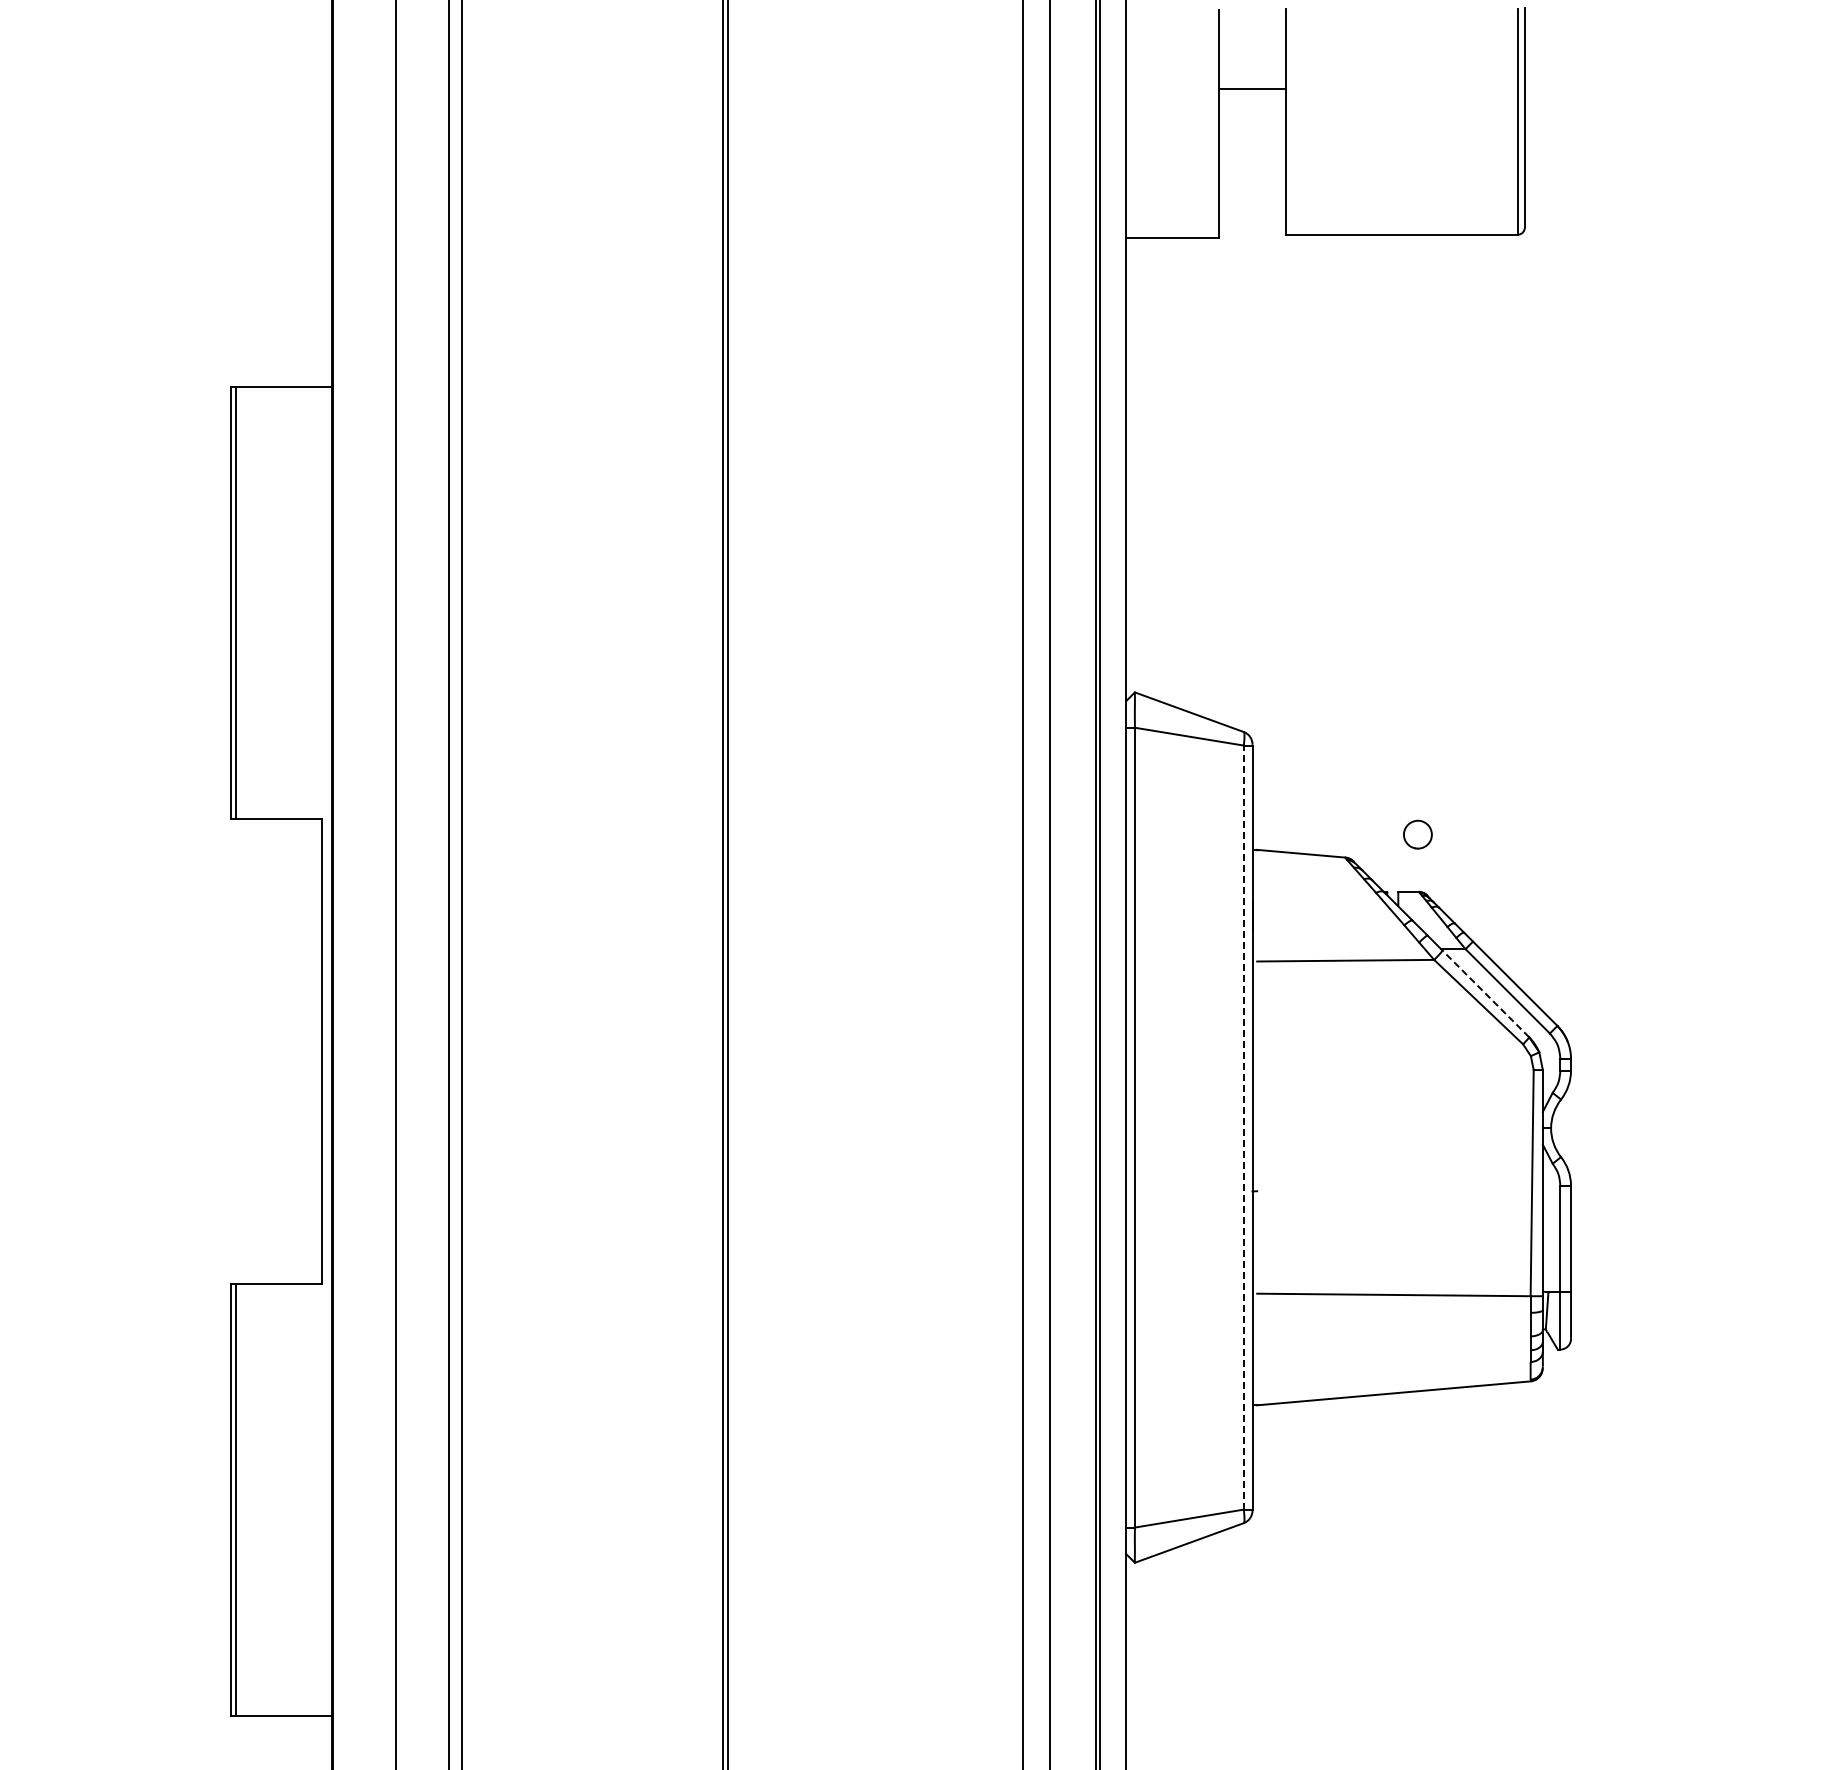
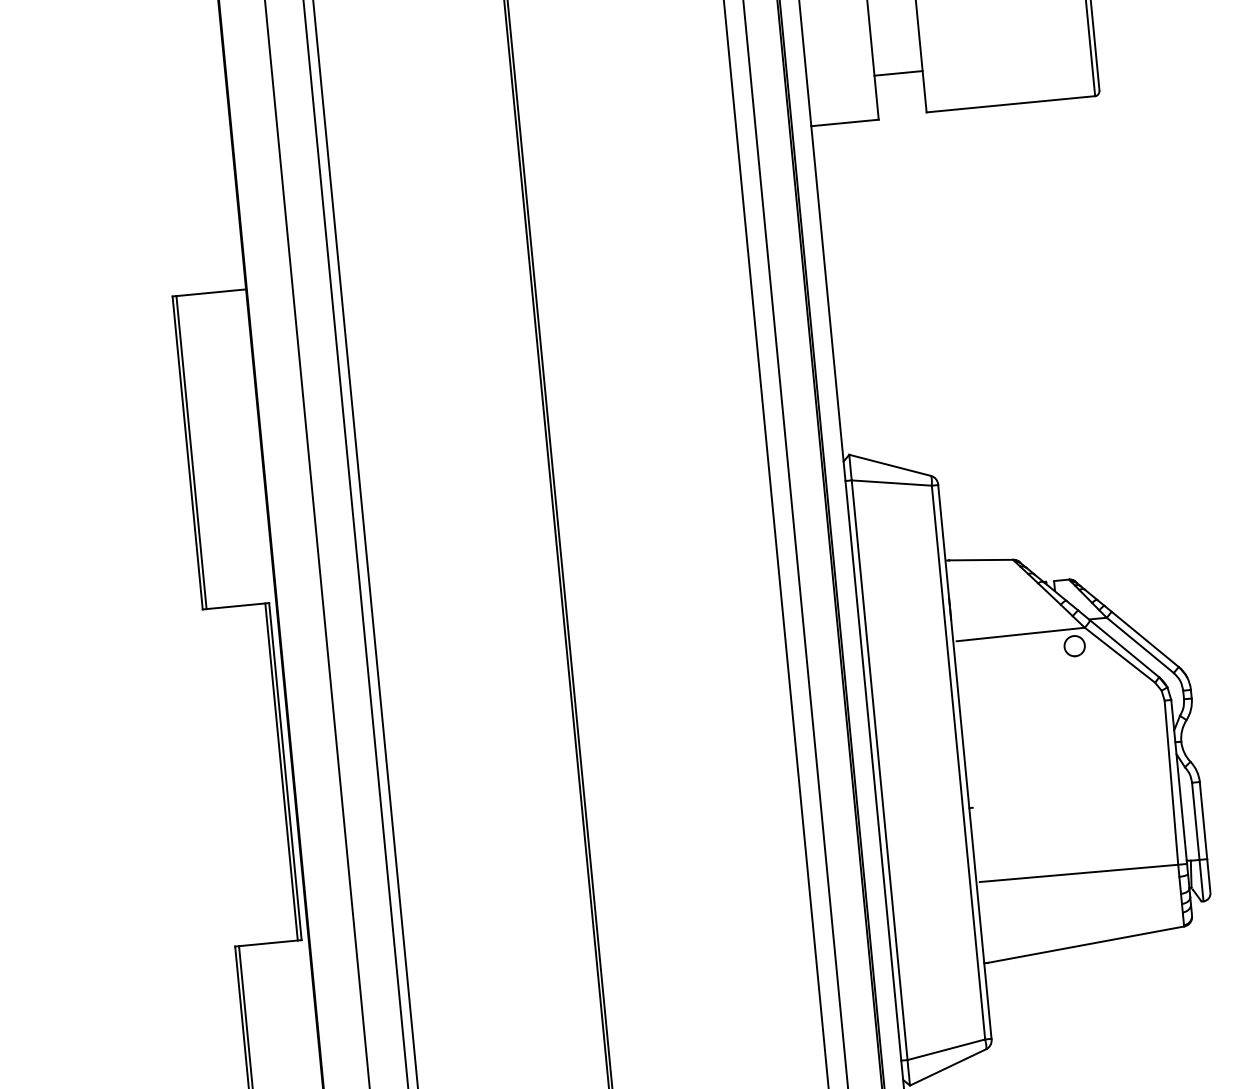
line: (1252, 89) -> (898, 73), moved
part: (1417, 834) -> (1074, 646), moved
line: (1485, 993) -> (1124, 648), dashed -> solid
line: (317, 1050) -> (281, 771), added
line: (1243, 1127) -> (958, 762), dashed -> solid

